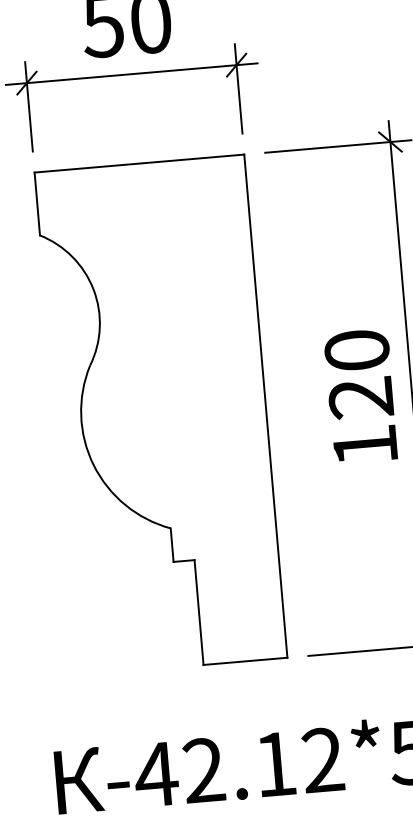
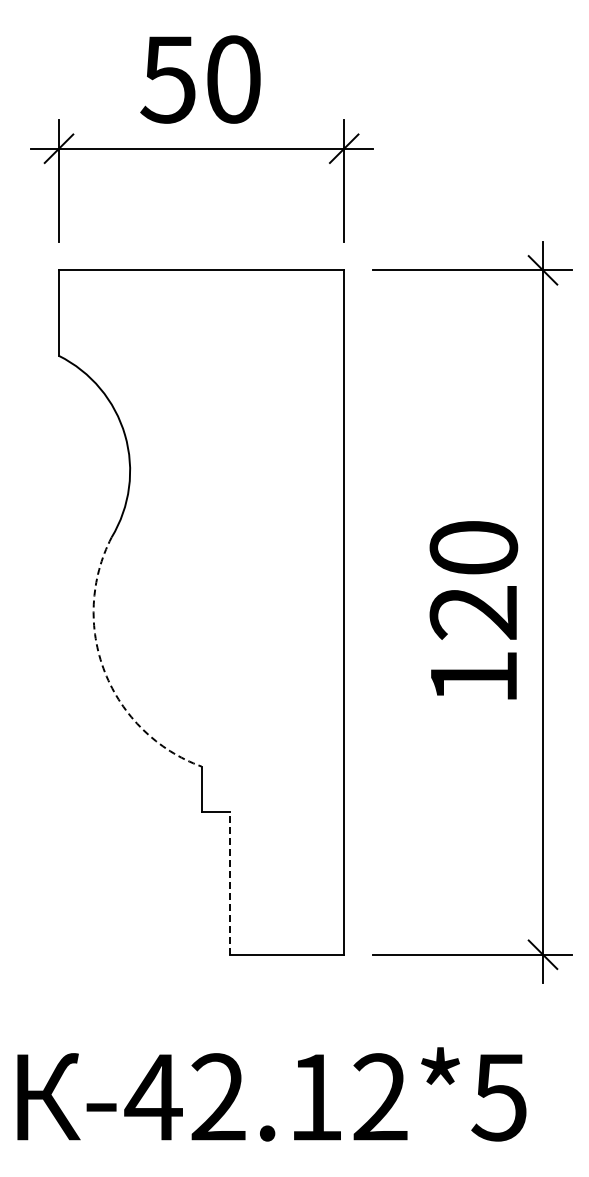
arc: (93, 465) -> (104, 672), solid -> dashed
line: (199, 611) -> (230, 882), solid -> dashed

